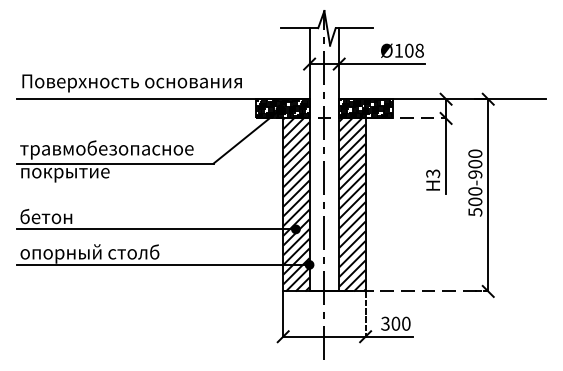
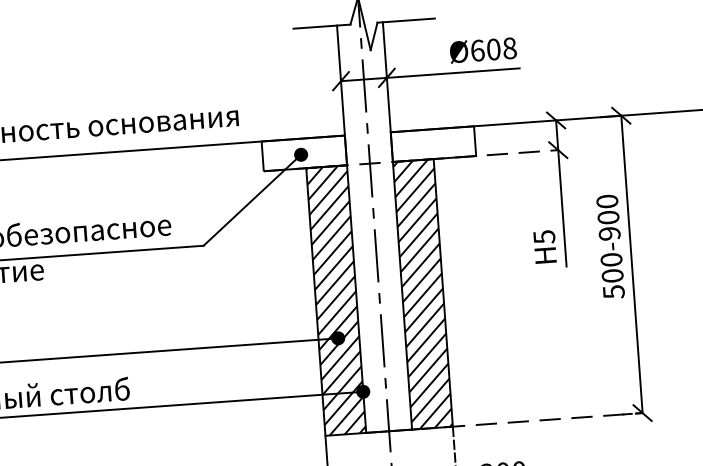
text: (398, 50) -> (477, 50), Ø108 -> Ø608
hatch: (282, 108) -> (304, 152), removed
hatch: (366, 108) -> (433, 143), removed
text: (432, 173) -> (543, 236), H3 -> H5

